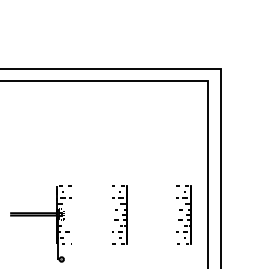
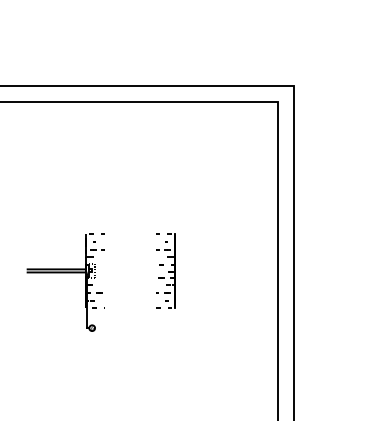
part: (183, 214) -> (247, 270), removed

